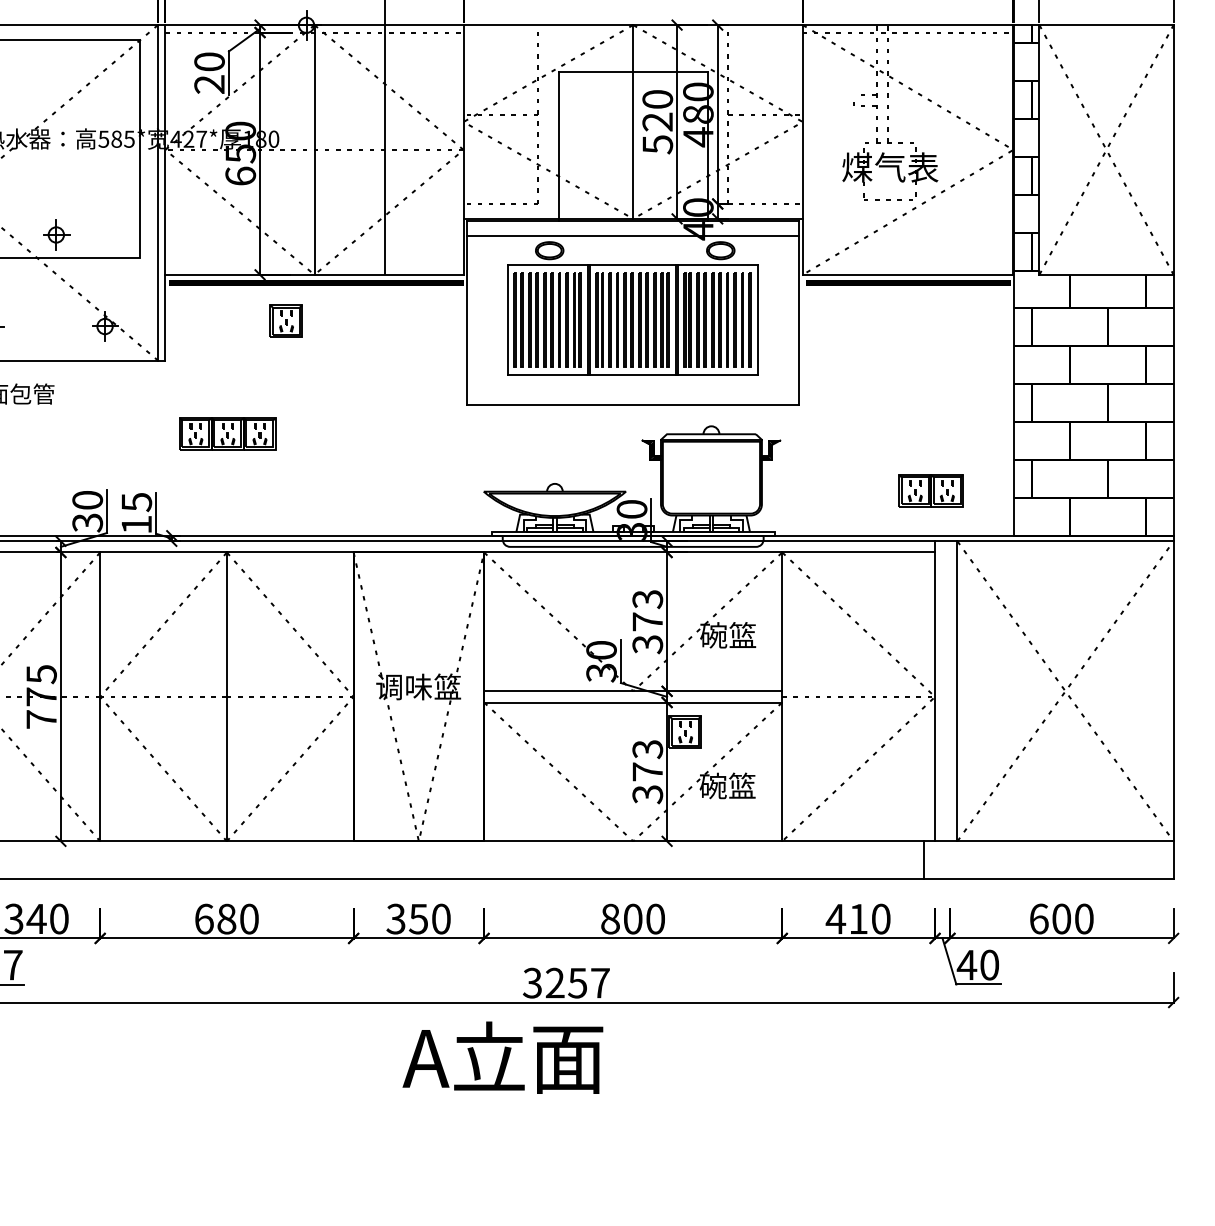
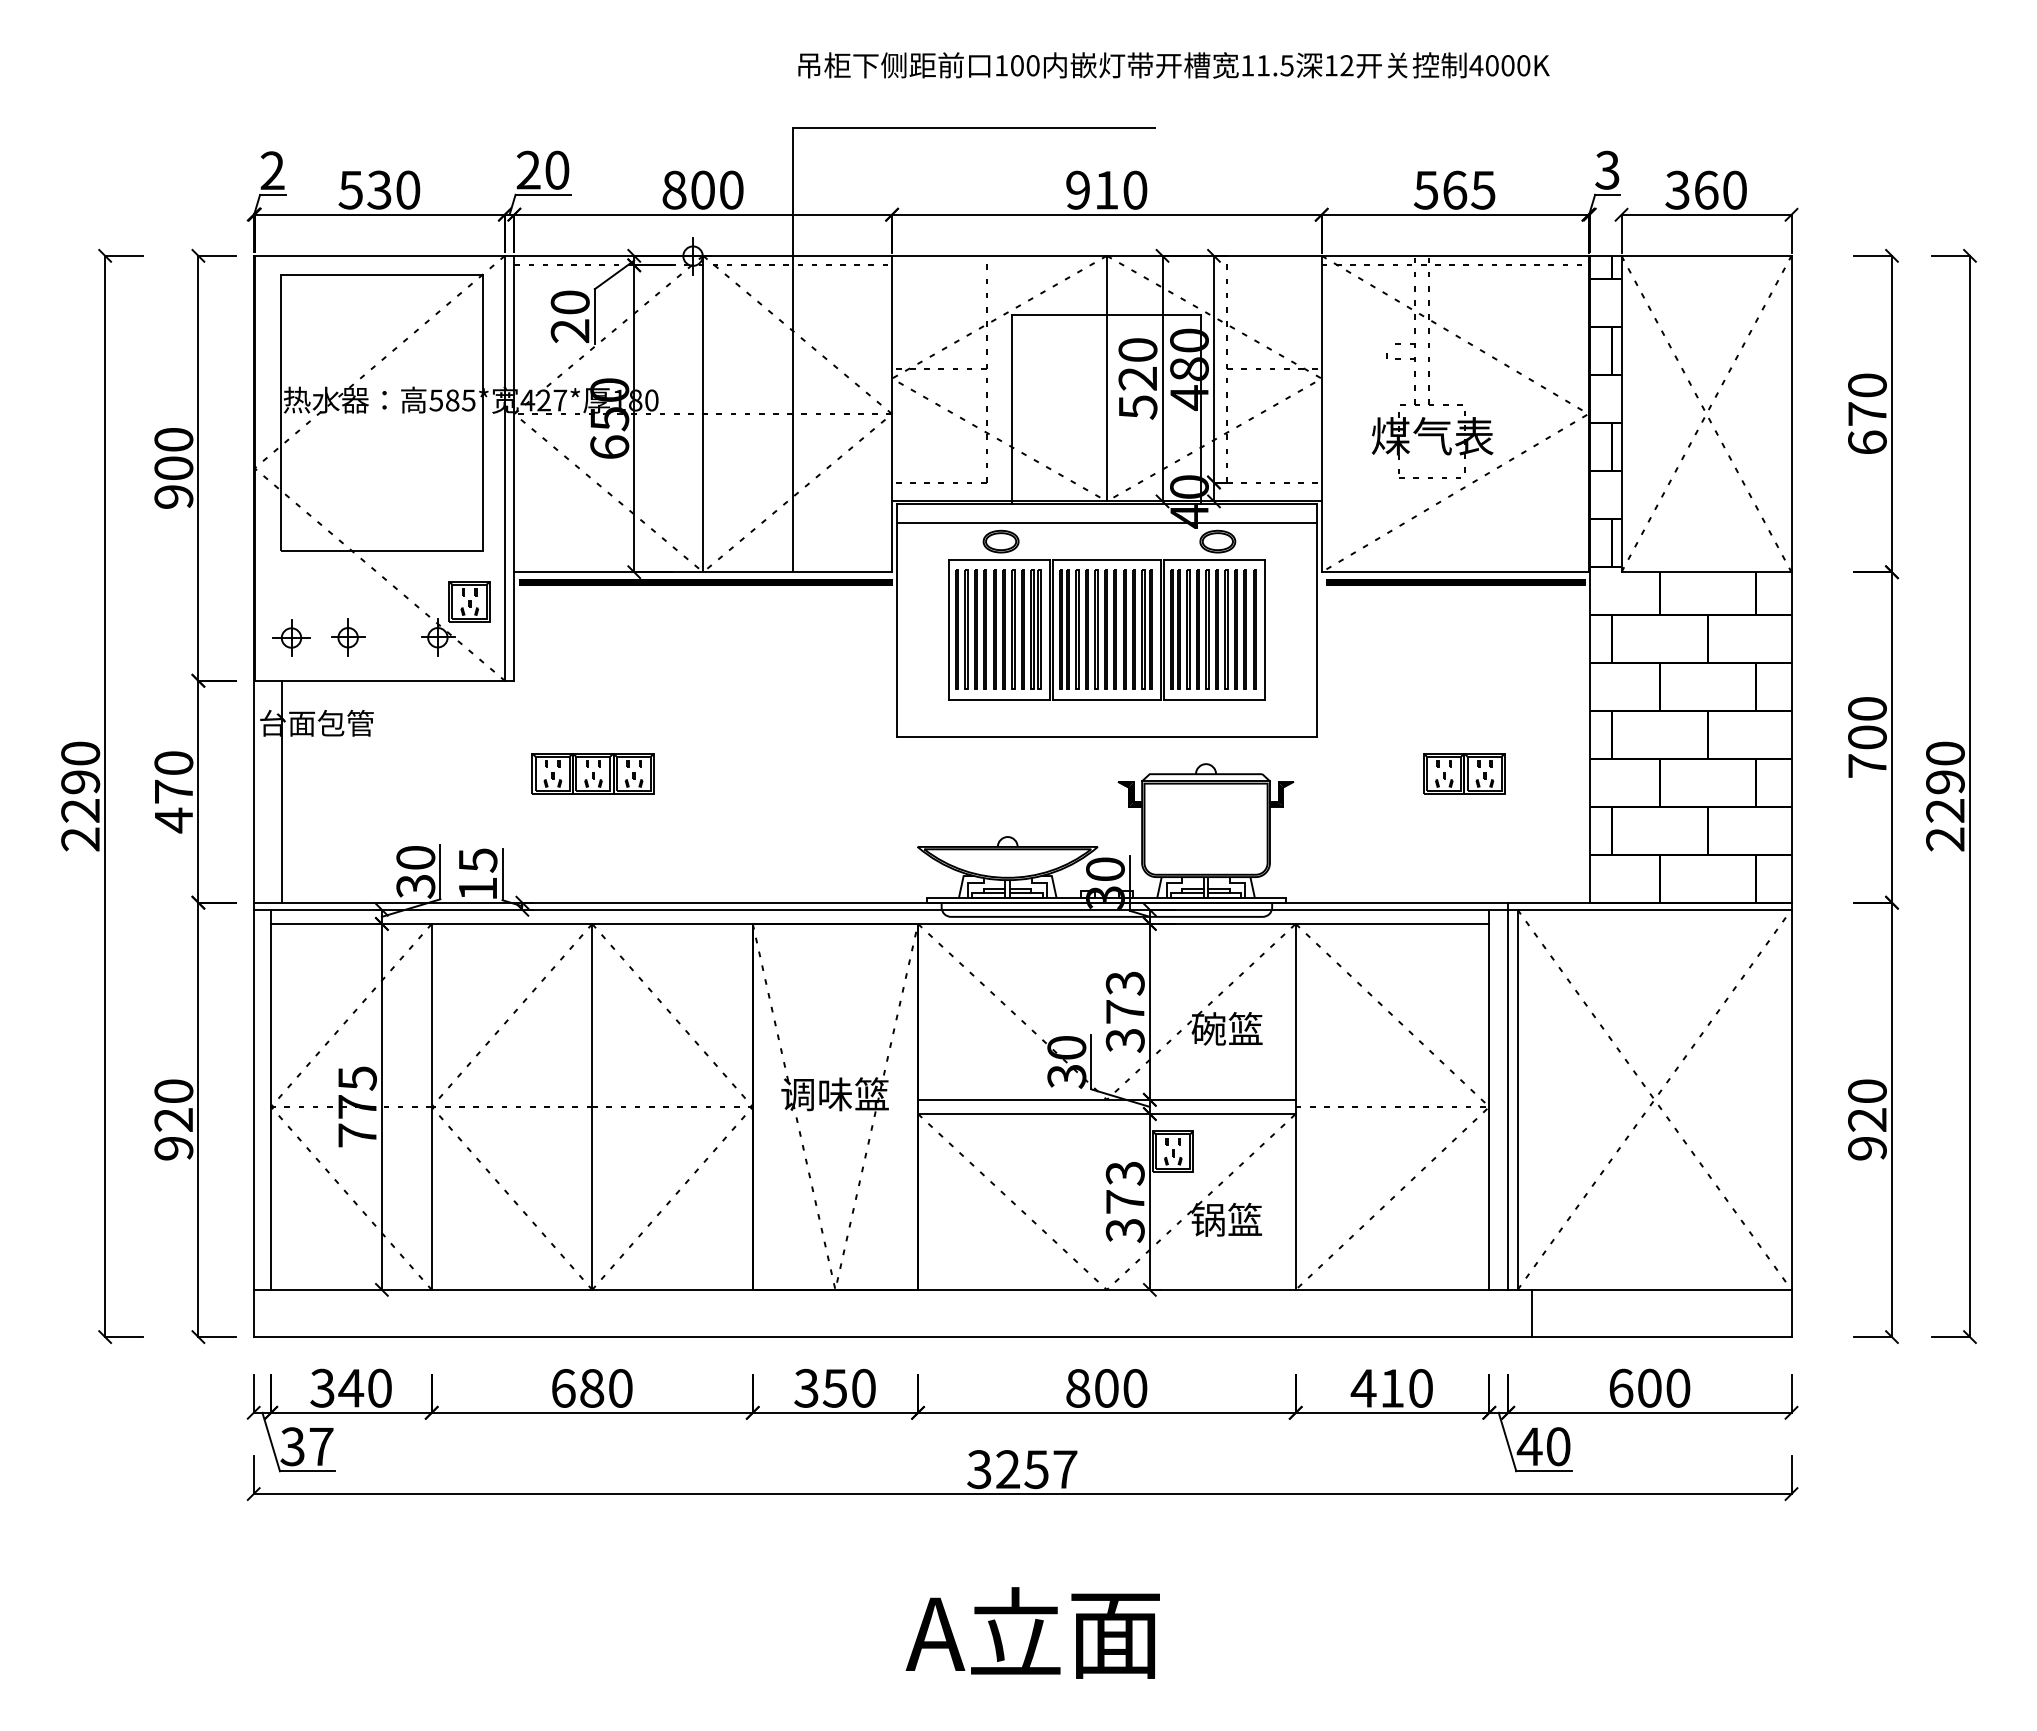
part: (56, 234) -> (348, 637), moved
part: (286, 320) -> (469, 601), moved
part: (931, 490) -> (1464, 773), moved
line: (950, 687) -> (1508, 1095), added
text: (713, 785) -> (1208, 1219), 碗篮 -> 锅篮
line: (923, 859) -> (1531, 1313), moved
text: (502, 1057) -> (1032, 1632), moved

